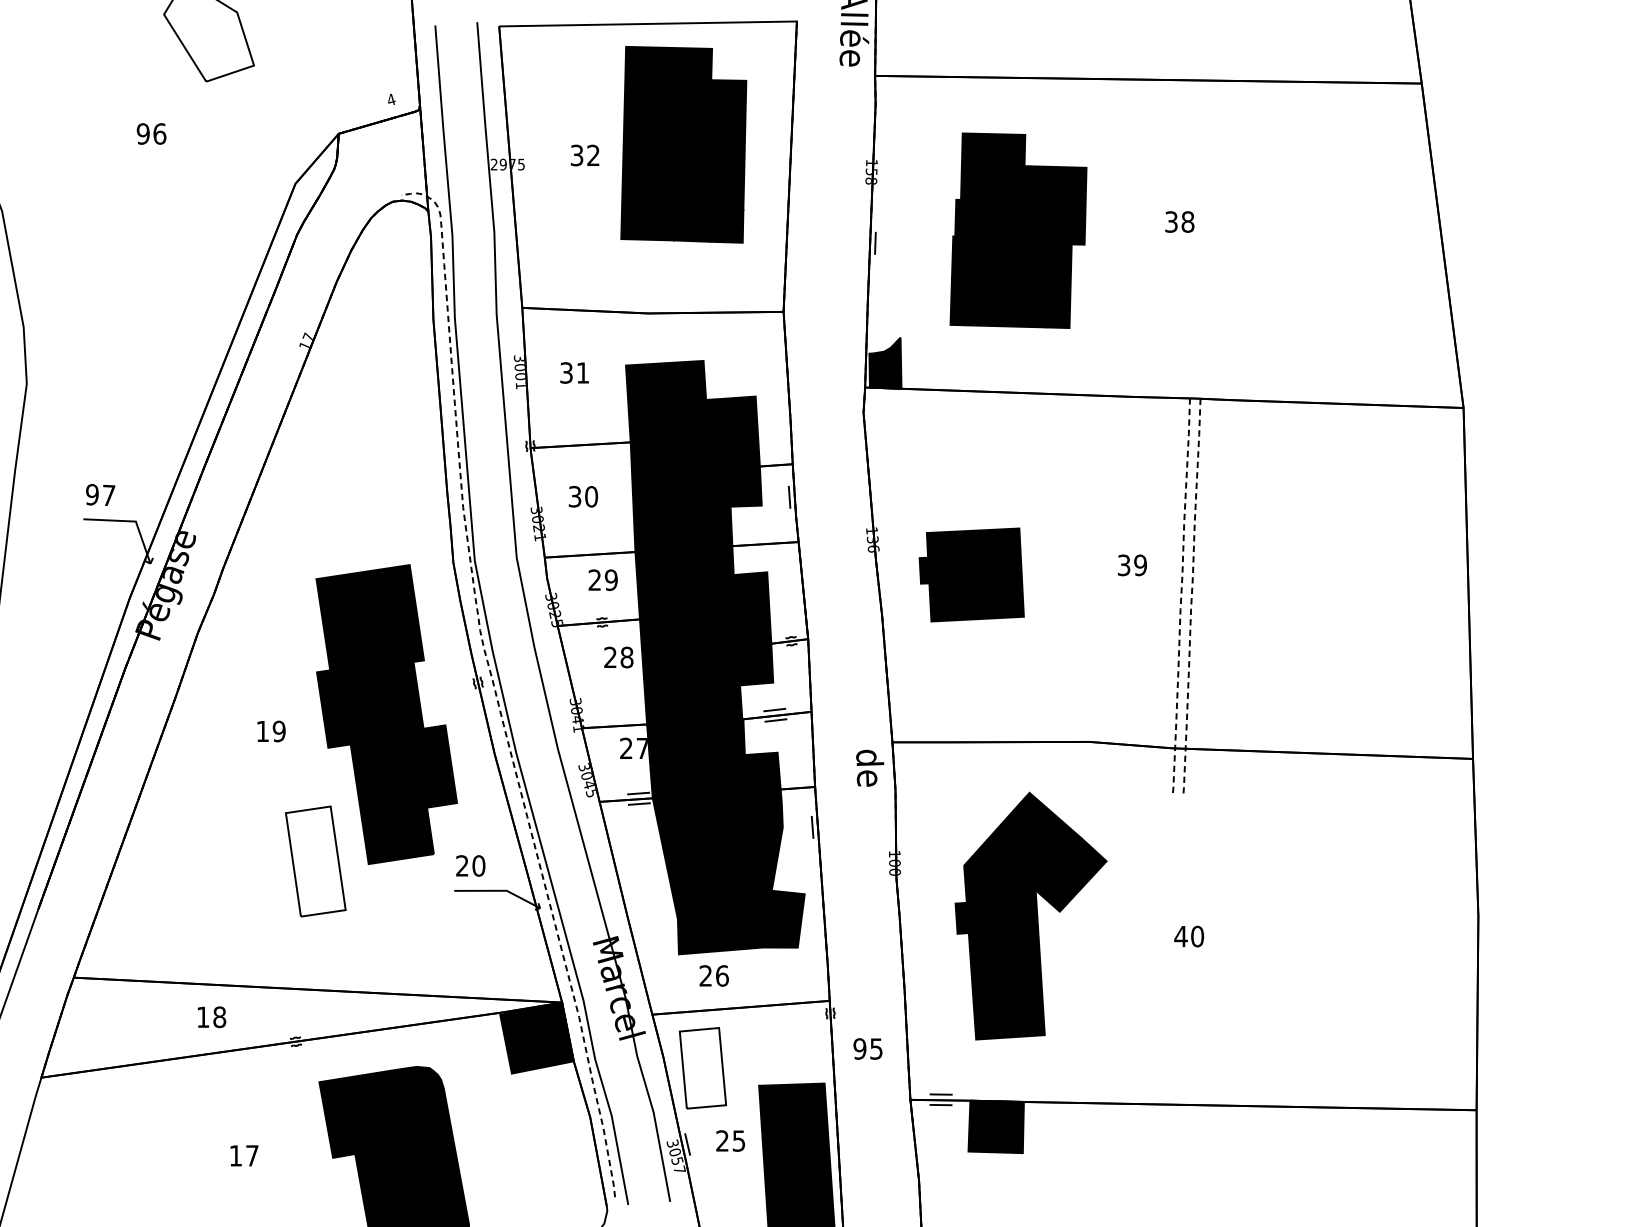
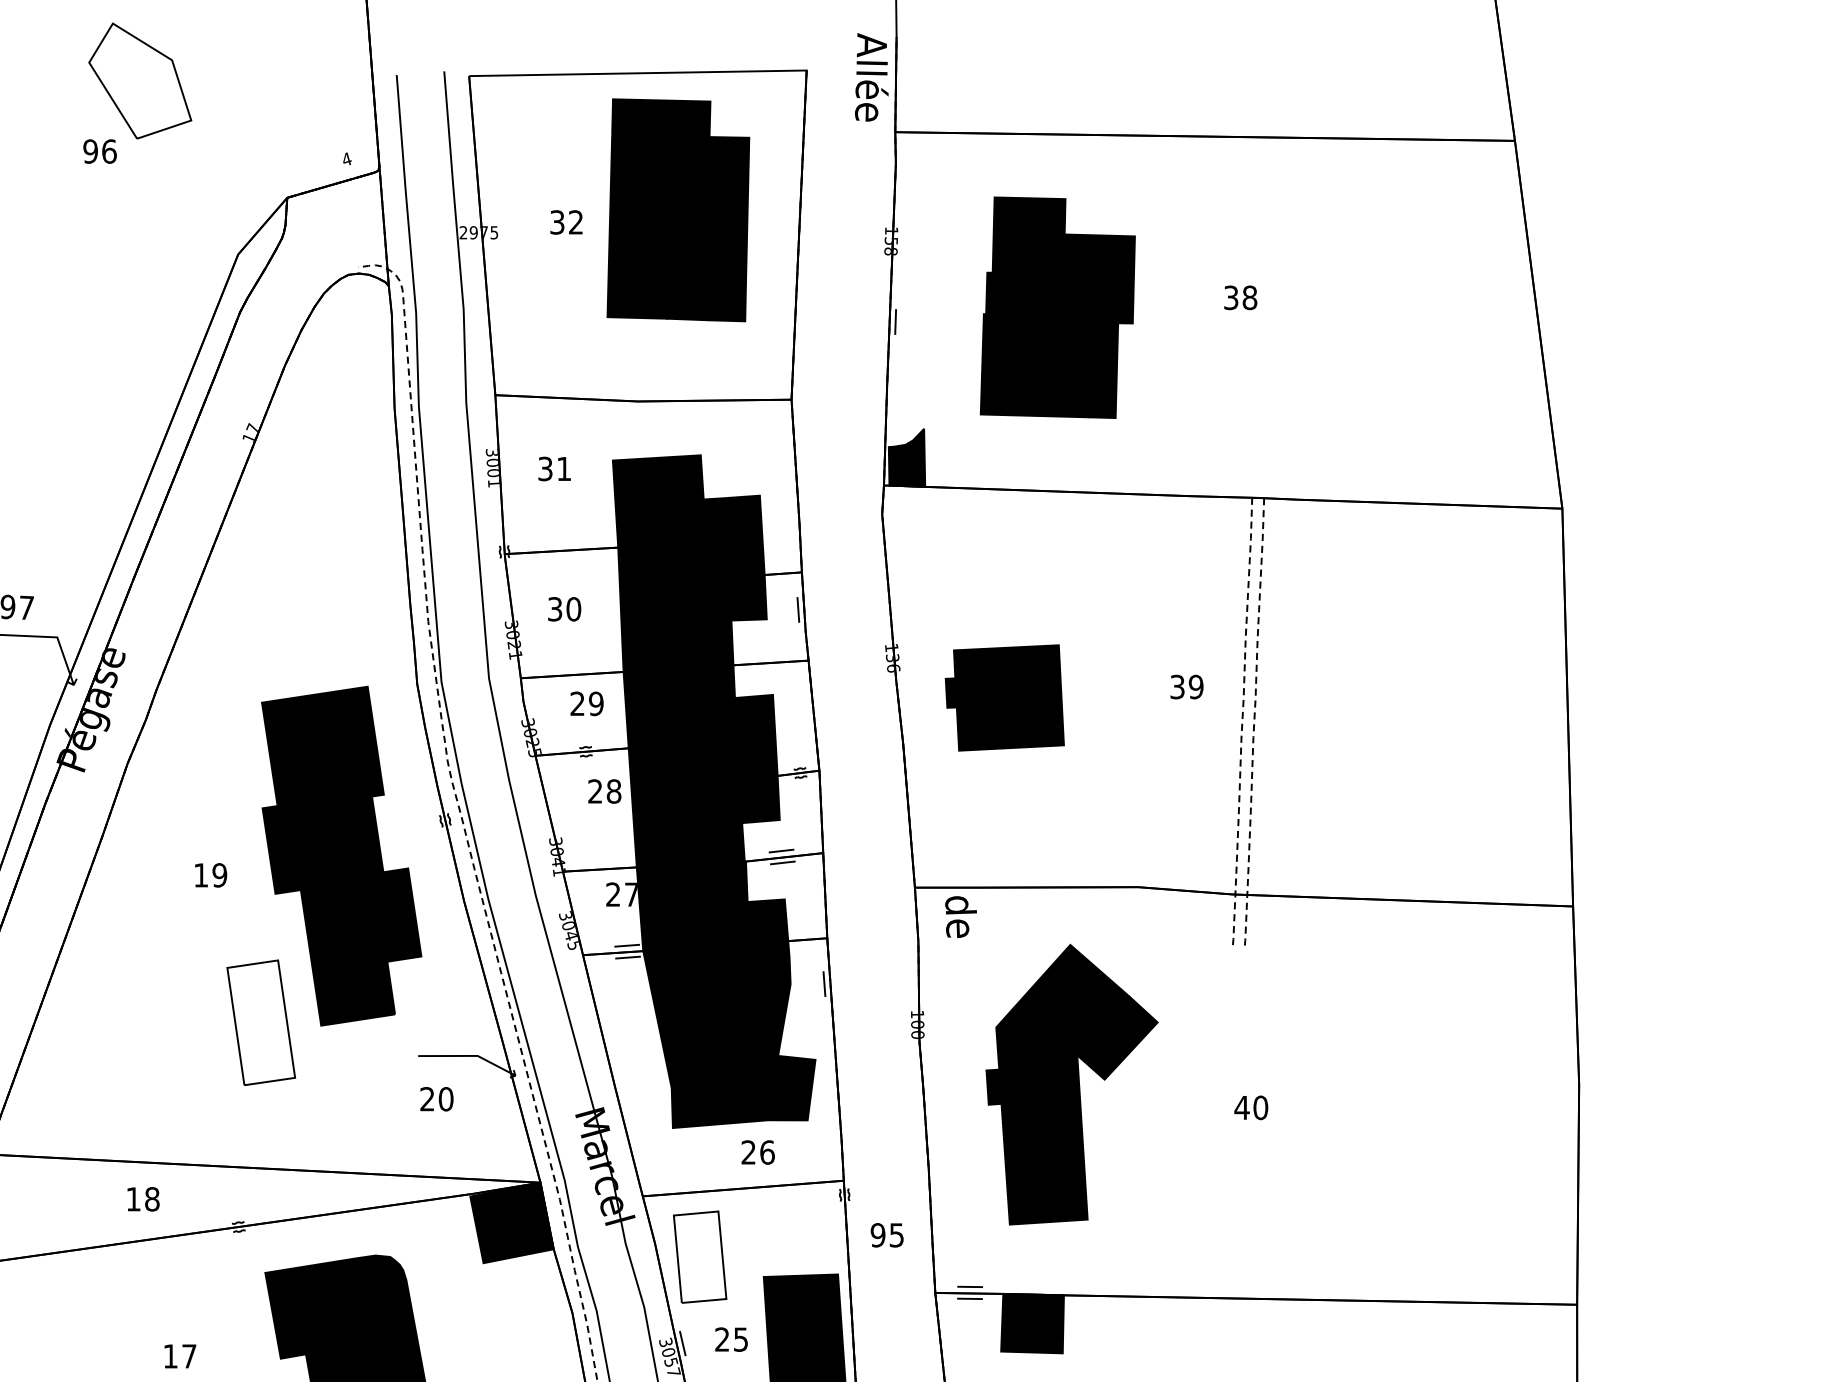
text: (151, 133) -> (99, 151), moved
text: (870, 767) -> (961, 916), moved
text: (470, 865) -> (436, 1098), moved
text: (713, 975) -> (757, 1151), moved

